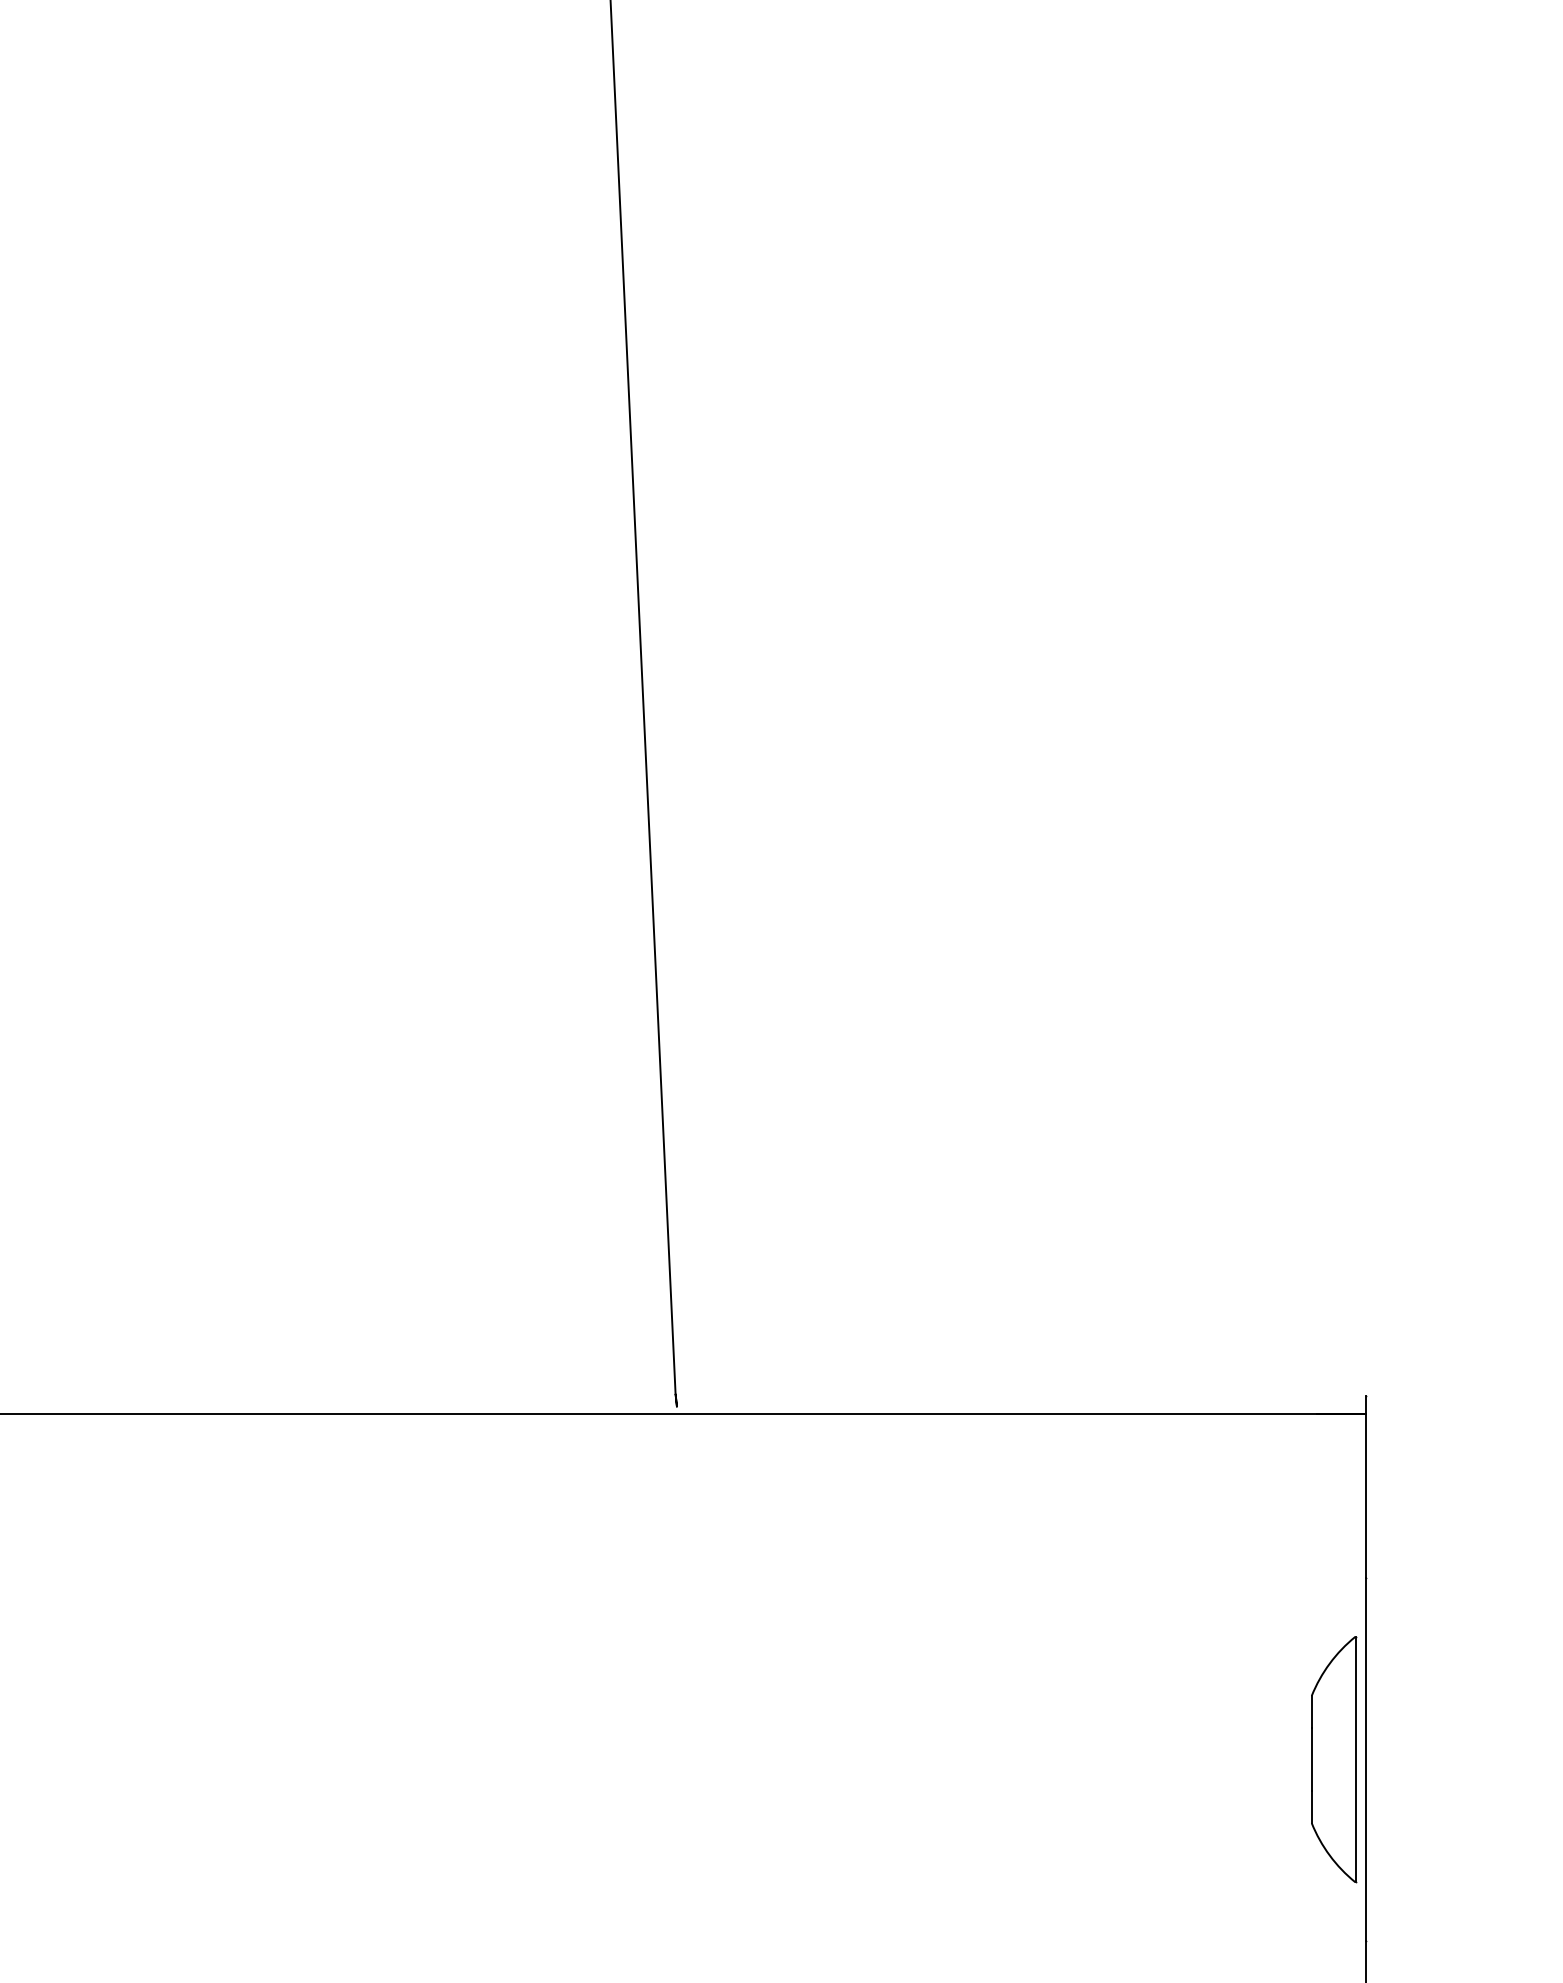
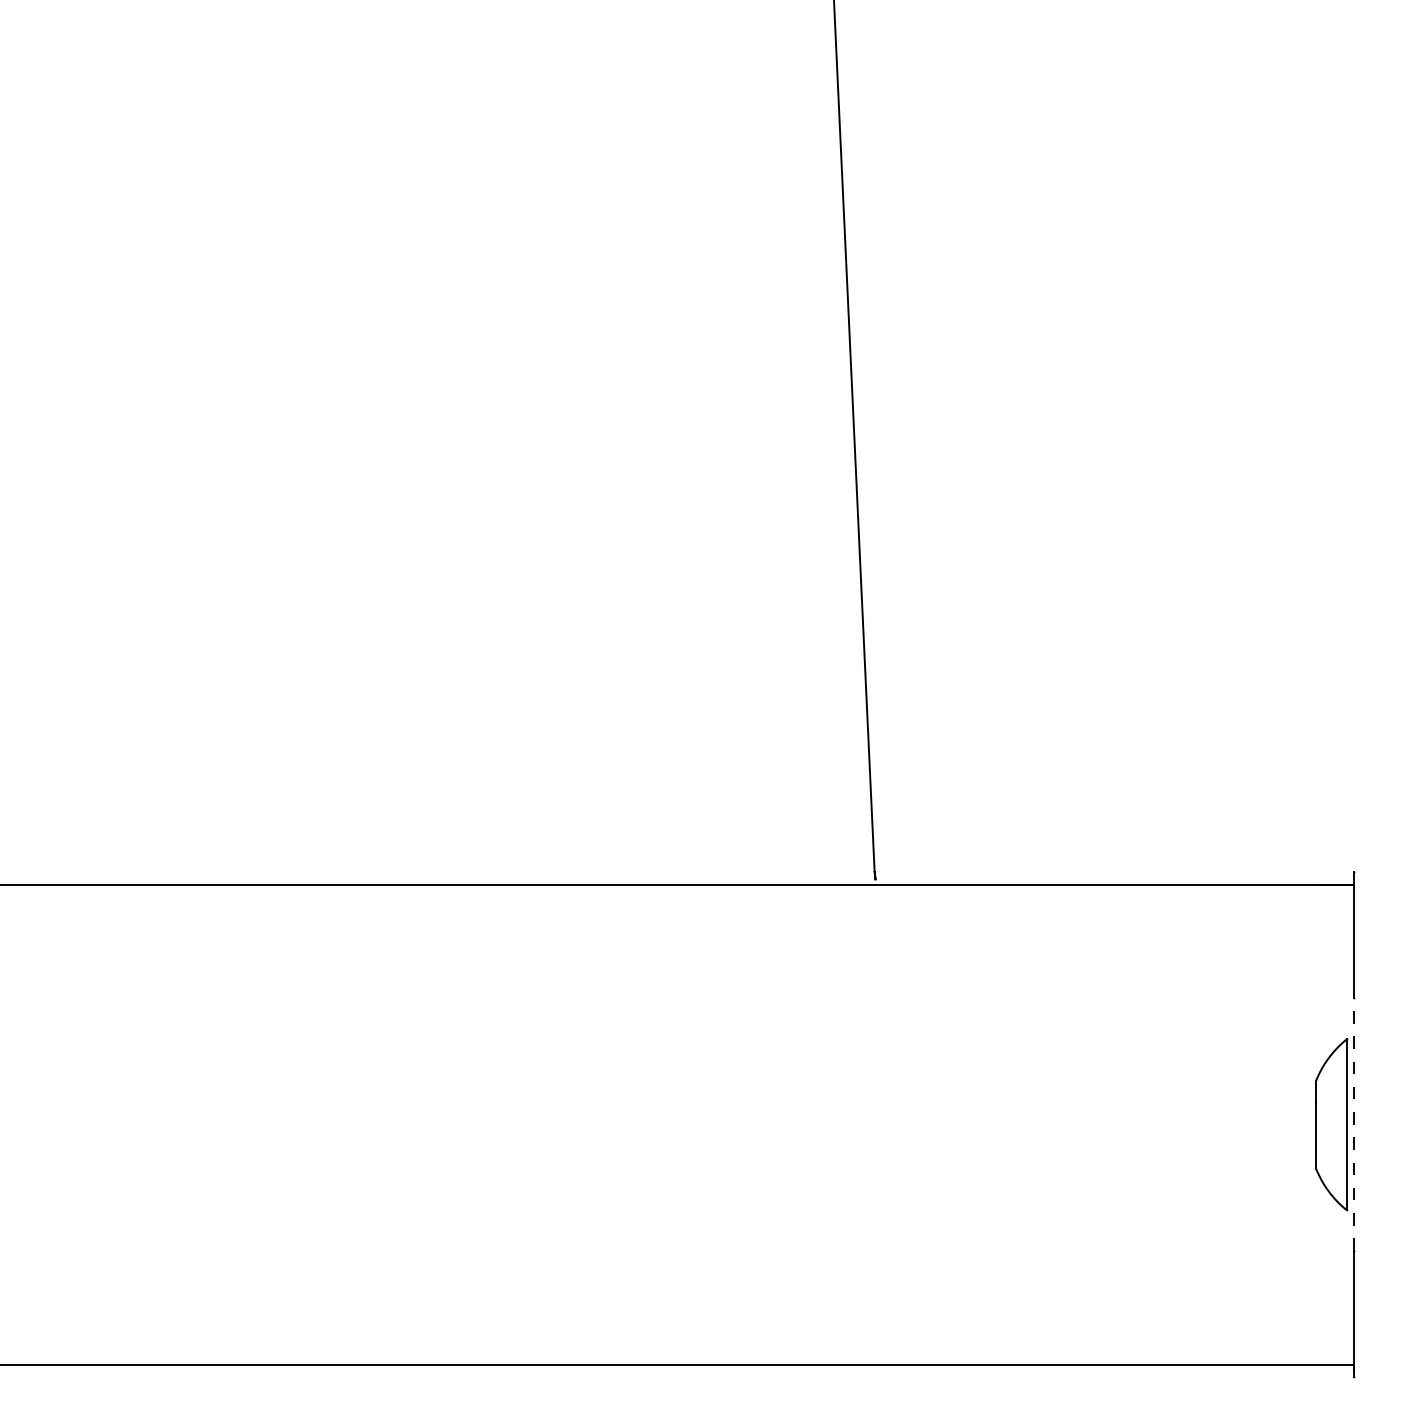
line: (1366, 1759) -> (1354, 1124), solid -> dashed

